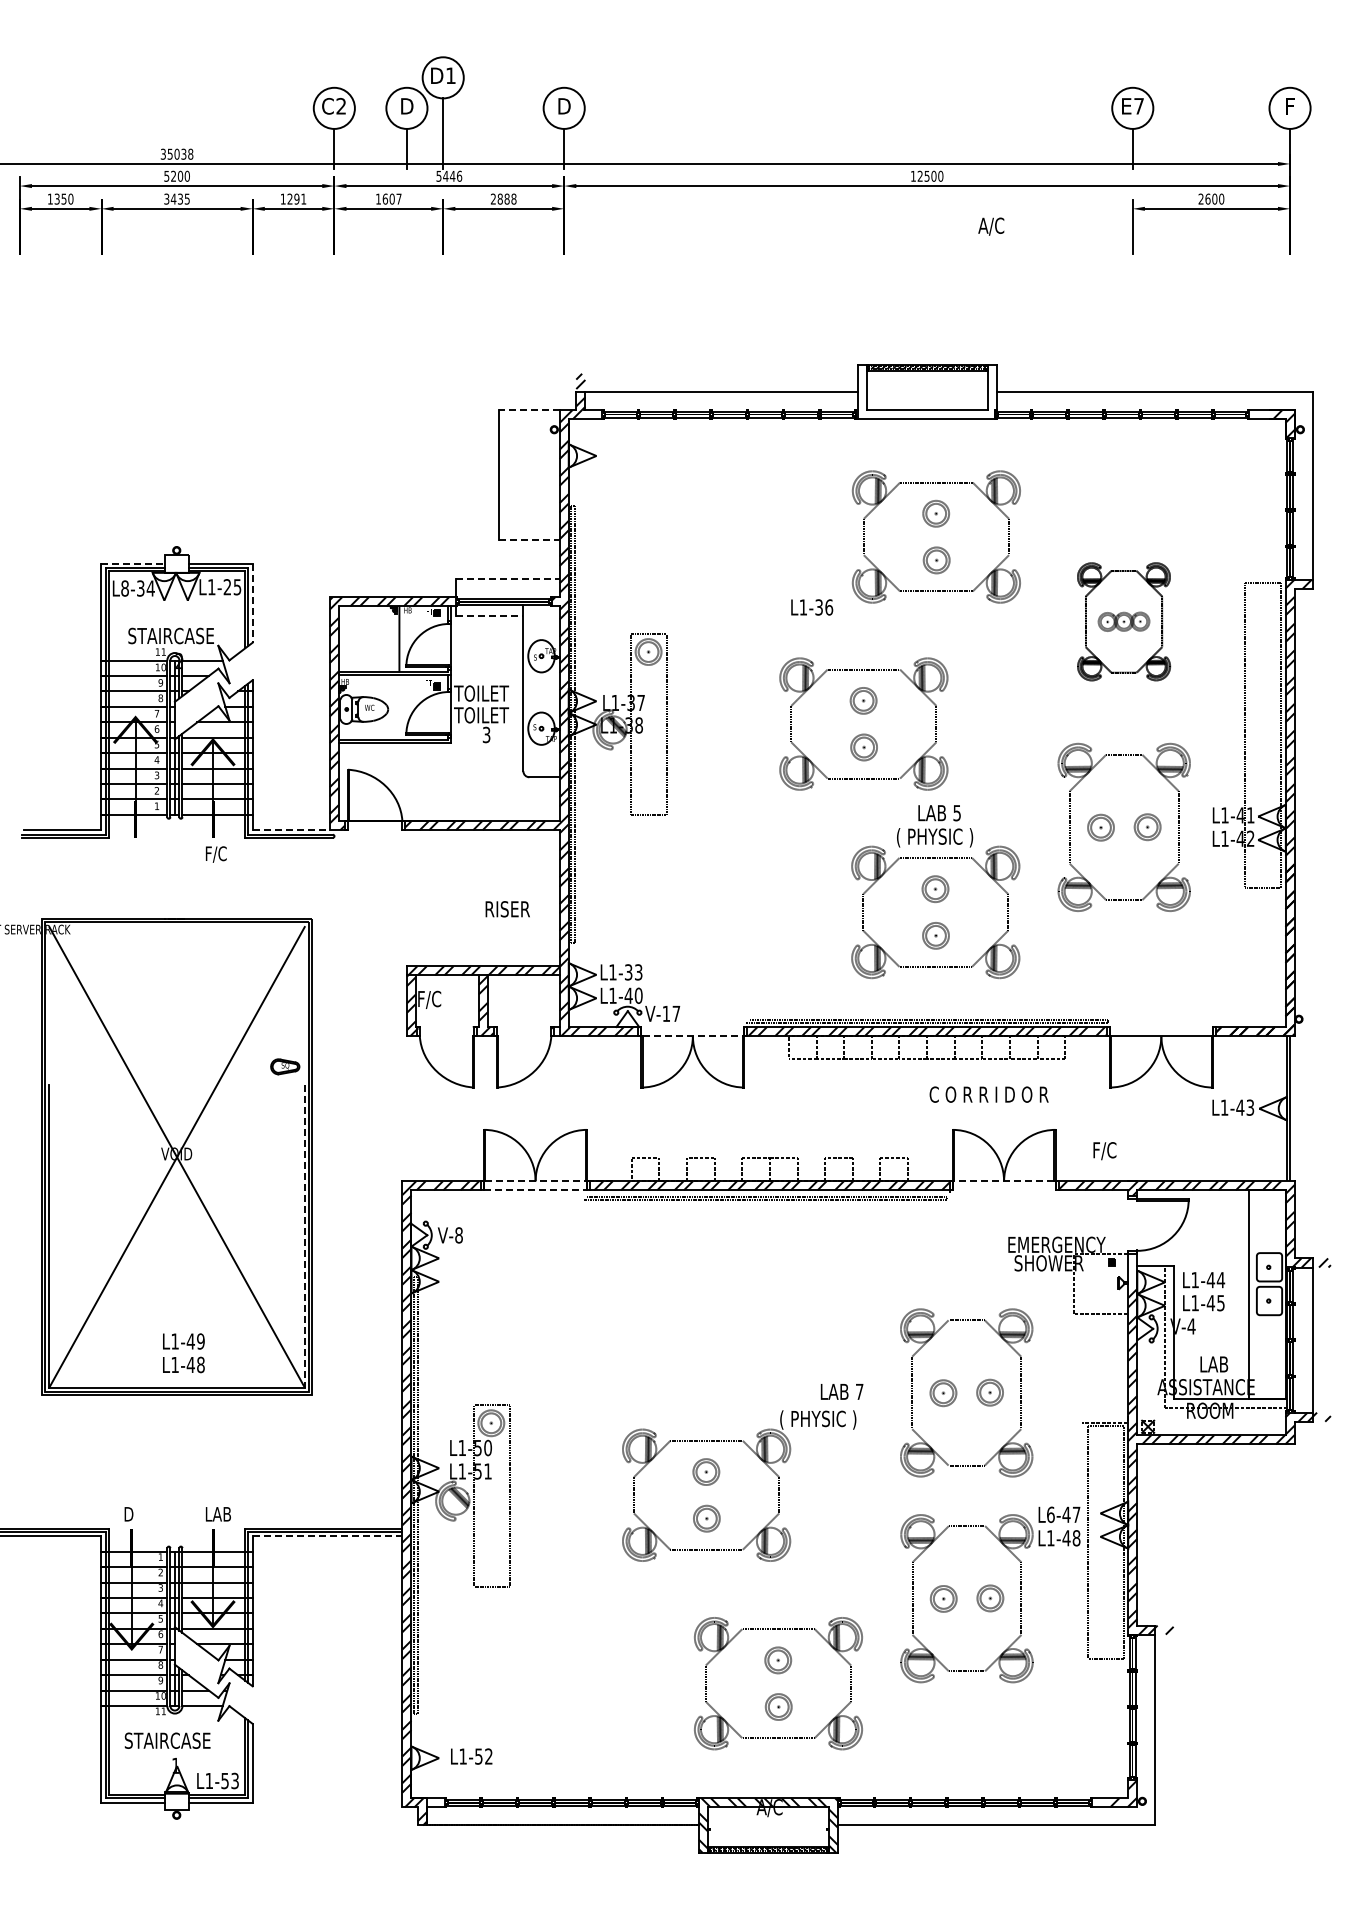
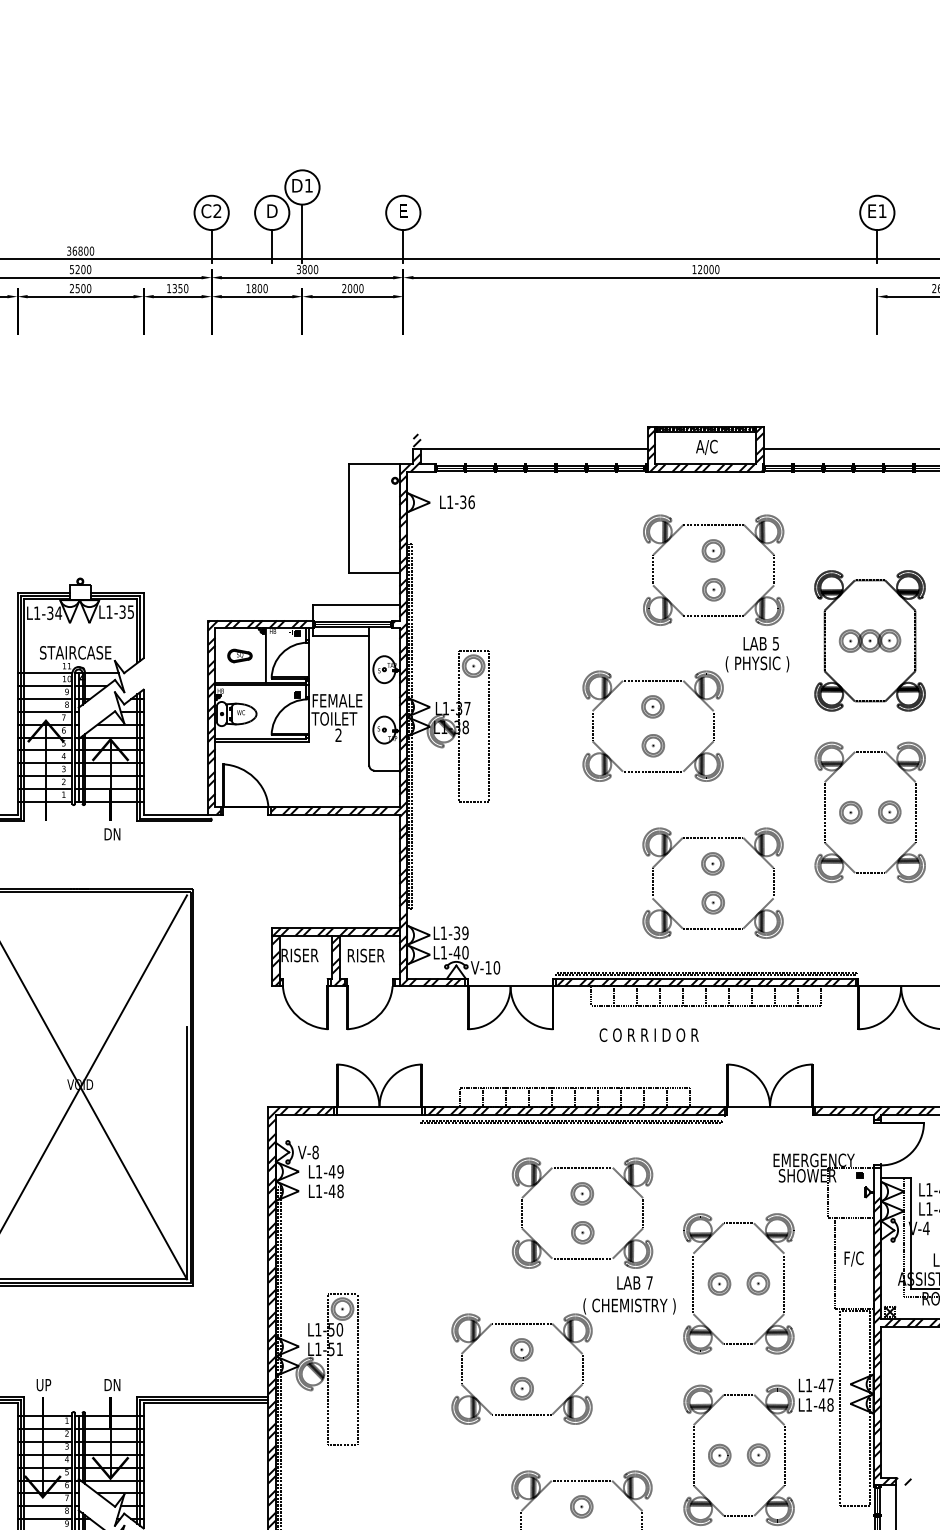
text: (564, 106) -> (403, 211), D -> E
text: (1138, 106) -> (882, 211), E7 -> E1
text: (180, 153) -> (83, 250), 35038 -> 36800
text: (449, 175) -> (307, 268), 5446 -> 3800
text: (926, 175) -> (705, 268), 12500 -> 12000
text: (176, 198) -> (80, 288), 3435 -> 2500
text: (296, 198) -> (180, 288), 1291 -> 1350
text: (391, 198) -> (259, 288), 1607 -> 1800
text: (506, 199) -> (355, 288), 2888 -> 2000
text: (991, 226) -> (707, 447), moved
hatch: (926, 391) -> (705, 448), added
line: (528, 410) -> (373, 464), dashed -> solid
line: (529, 540) -> (374, 573), dashed -> solid
line: (133, 563) -> (44, 592), dashed -> solid
line: (508, 579) -> (356, 605), dashed -> solid
text: (227, 587) -> (122, 612), L1-25 -> L1-35
text: (124, 588) -> (36, 613), L8-34 -> L1-34
line: (252, 603) -> (143, 625), dashed -> solid
text: (812, 607) -> (457, 502), moved
line: (489, 615) -> (341, 635), dashed -> solid
part: (1123, 621) -> (869, 640), size x1.43
text: (484, 693) -> (336, 700), TOILET -> FEMALE
text: (486, 735) -> (338, 735), 3 -> 2
text: (935, 826) -> (757, 654), moved
line: (291, 830) -> (175, 814), dashed -> solid
text: (216, 854) -> (113, 834), F/C -> DN
text: (507, 909) -> (366, 955), moved
text: (638, 972) -> (465, 933), L1-33 -> L1-39
text: (440, 999) -> (300, 955), F/C -> RISER
text: (676, 1013) -> (496, 967), V-17 -> V-10
line: (693, 1036) -> (511, 986), dashed -> solid
part: (285, 1066) -> (240, 655), moved
text: (988, 1094) -> (648, 1035), moved
text: (1104, 1151) -> (853, 1259), moved
line: (672, 1158) -> (493, 1088), added
line: (728, 1158) -> (540, 1088), added
line: (811, 1158) -> (609, 1088), added
line: (866, 1158) -> (655, 1088), added
line: (536, 1181) -> (380, 1107), dashed -> solid
line: (1003, 1181) -> (769, 1107), dashed -> solid
line: (536, 1190) -> (380, 1115), dashed -> solid
line: (304, 1236) -> (186, 1153), dashed -> solid
part: (778, 1298) -> (581, 1205), added
text: (183, 1353) -> (326, 1181), moved
line: (1082, 1368) -> (835, 1263), added
text: (840, 1419) -> (633, 1305), ( PHYSIC ) -> ( CHEMISTRY )
text: (132, 1514) -> (43, 1385), D -> UP
text: (218, 1514) -> (115, 1385), LAB -> DN
text: (1050, 1514) -> (808, 1385), L6-47 -> L1-47
line: (327, 1536) -> (205, 1403), dashed -> solid

